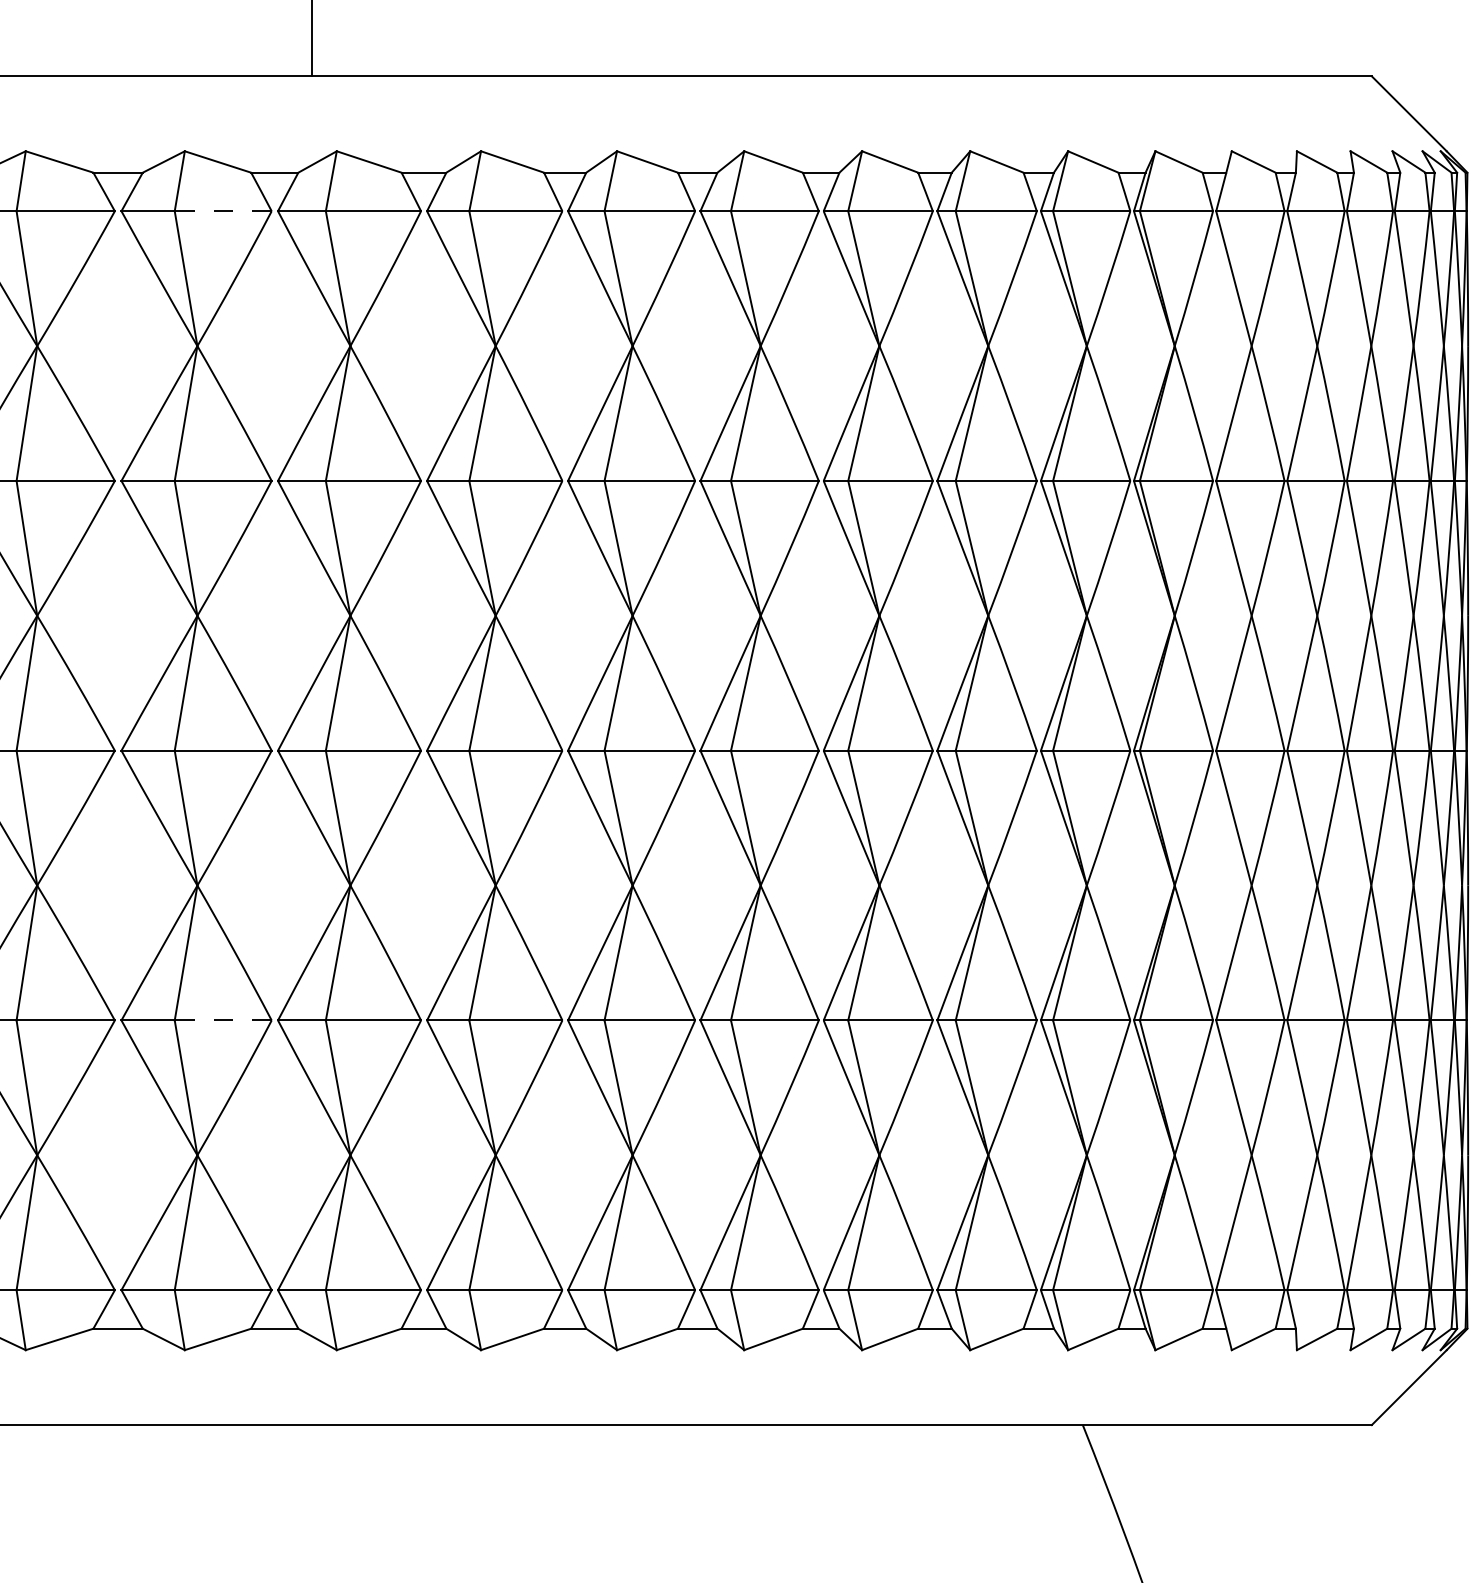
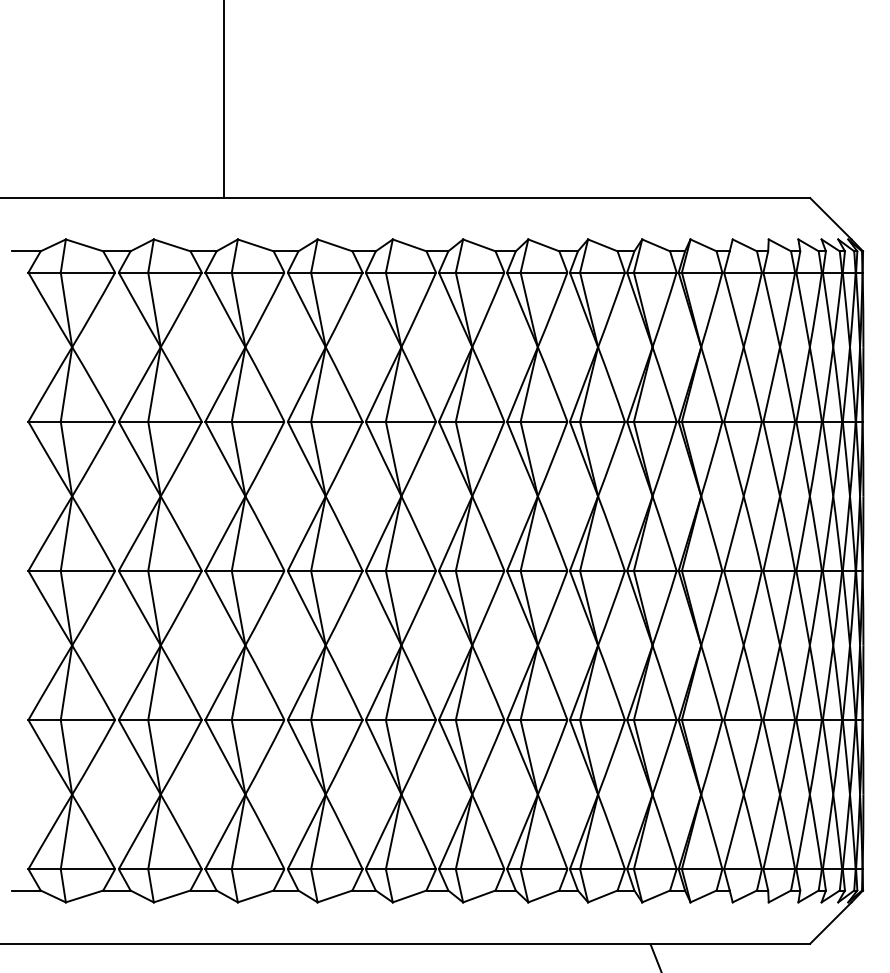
line: (224, 211) -> (175, 272), dashed -> solid
line: (224, 1021) -> (175, 720), dashed -> solid

